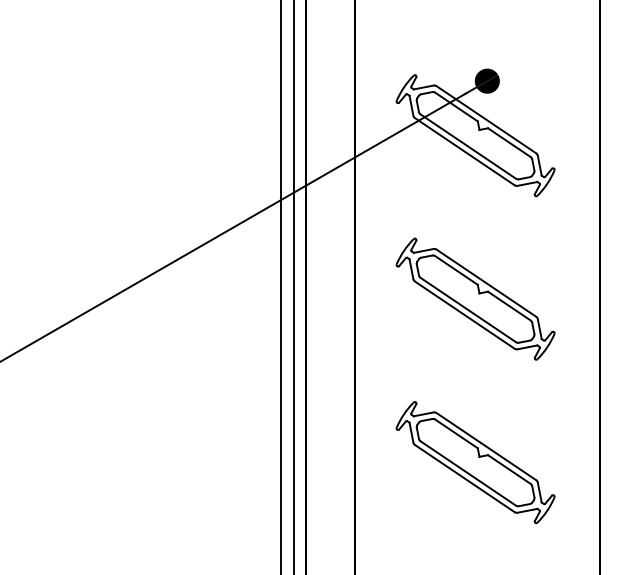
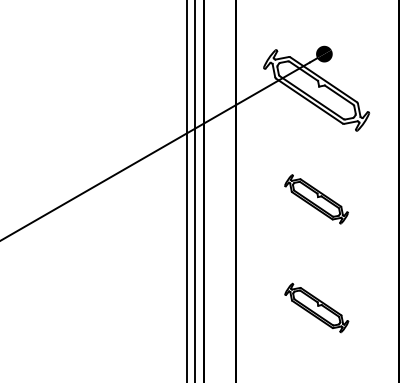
part: (475, 299) -> (316, 199), size x0.6
part: (475, 461) -> (316, 307), size x0.6

